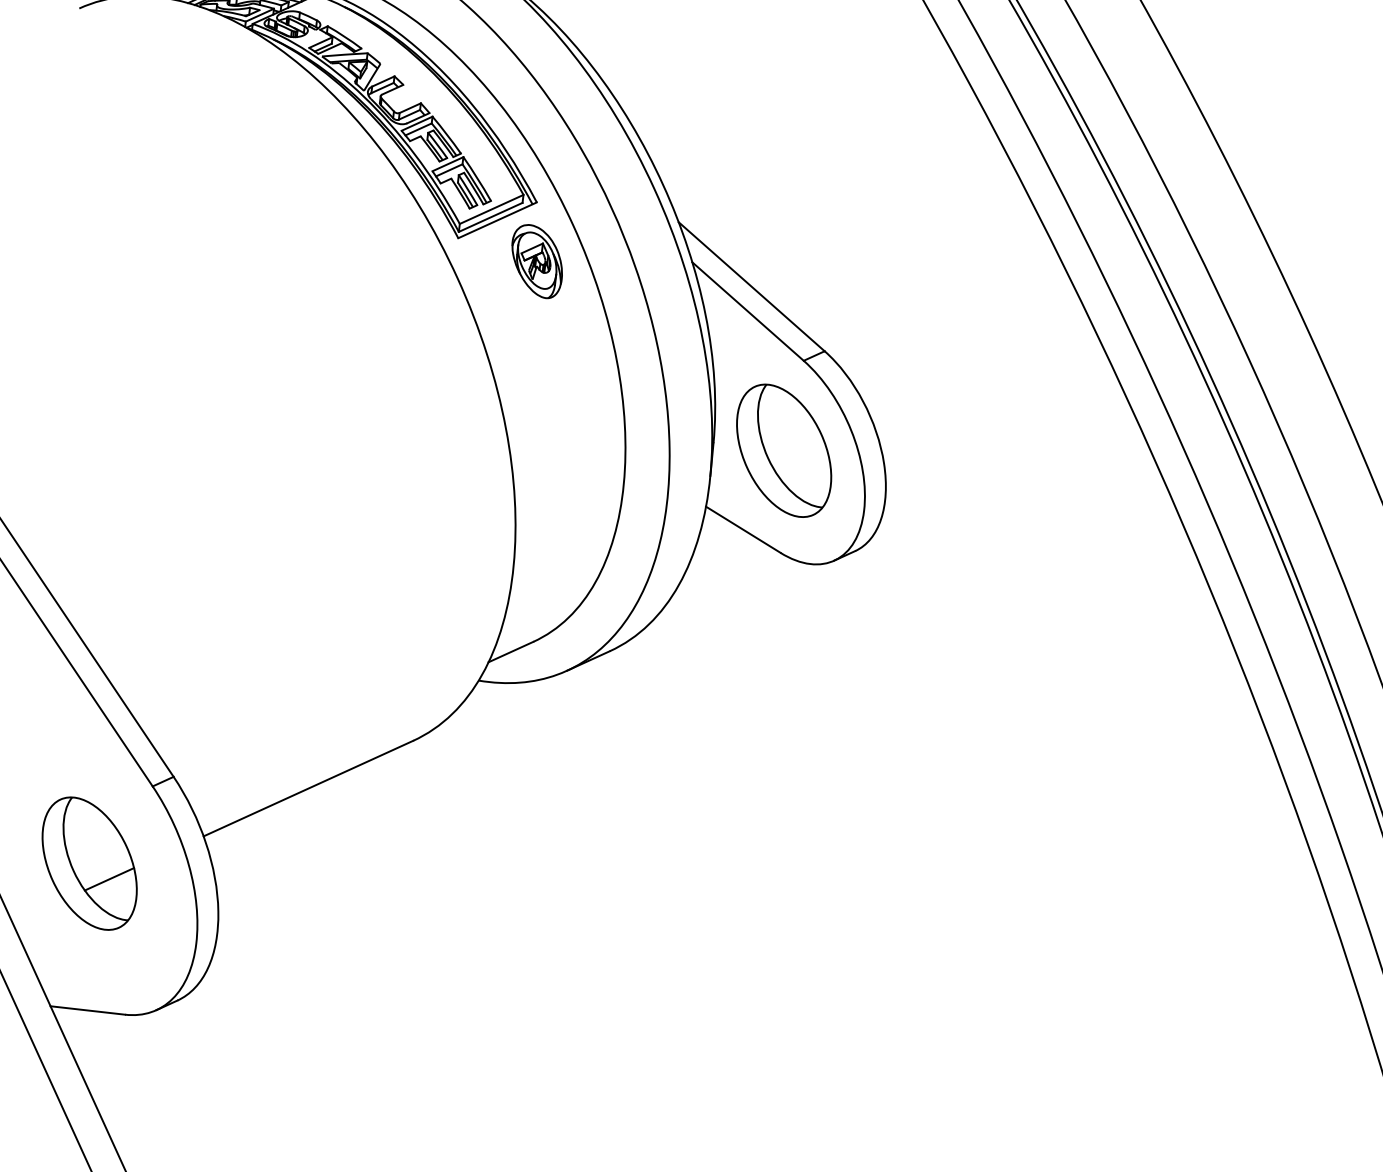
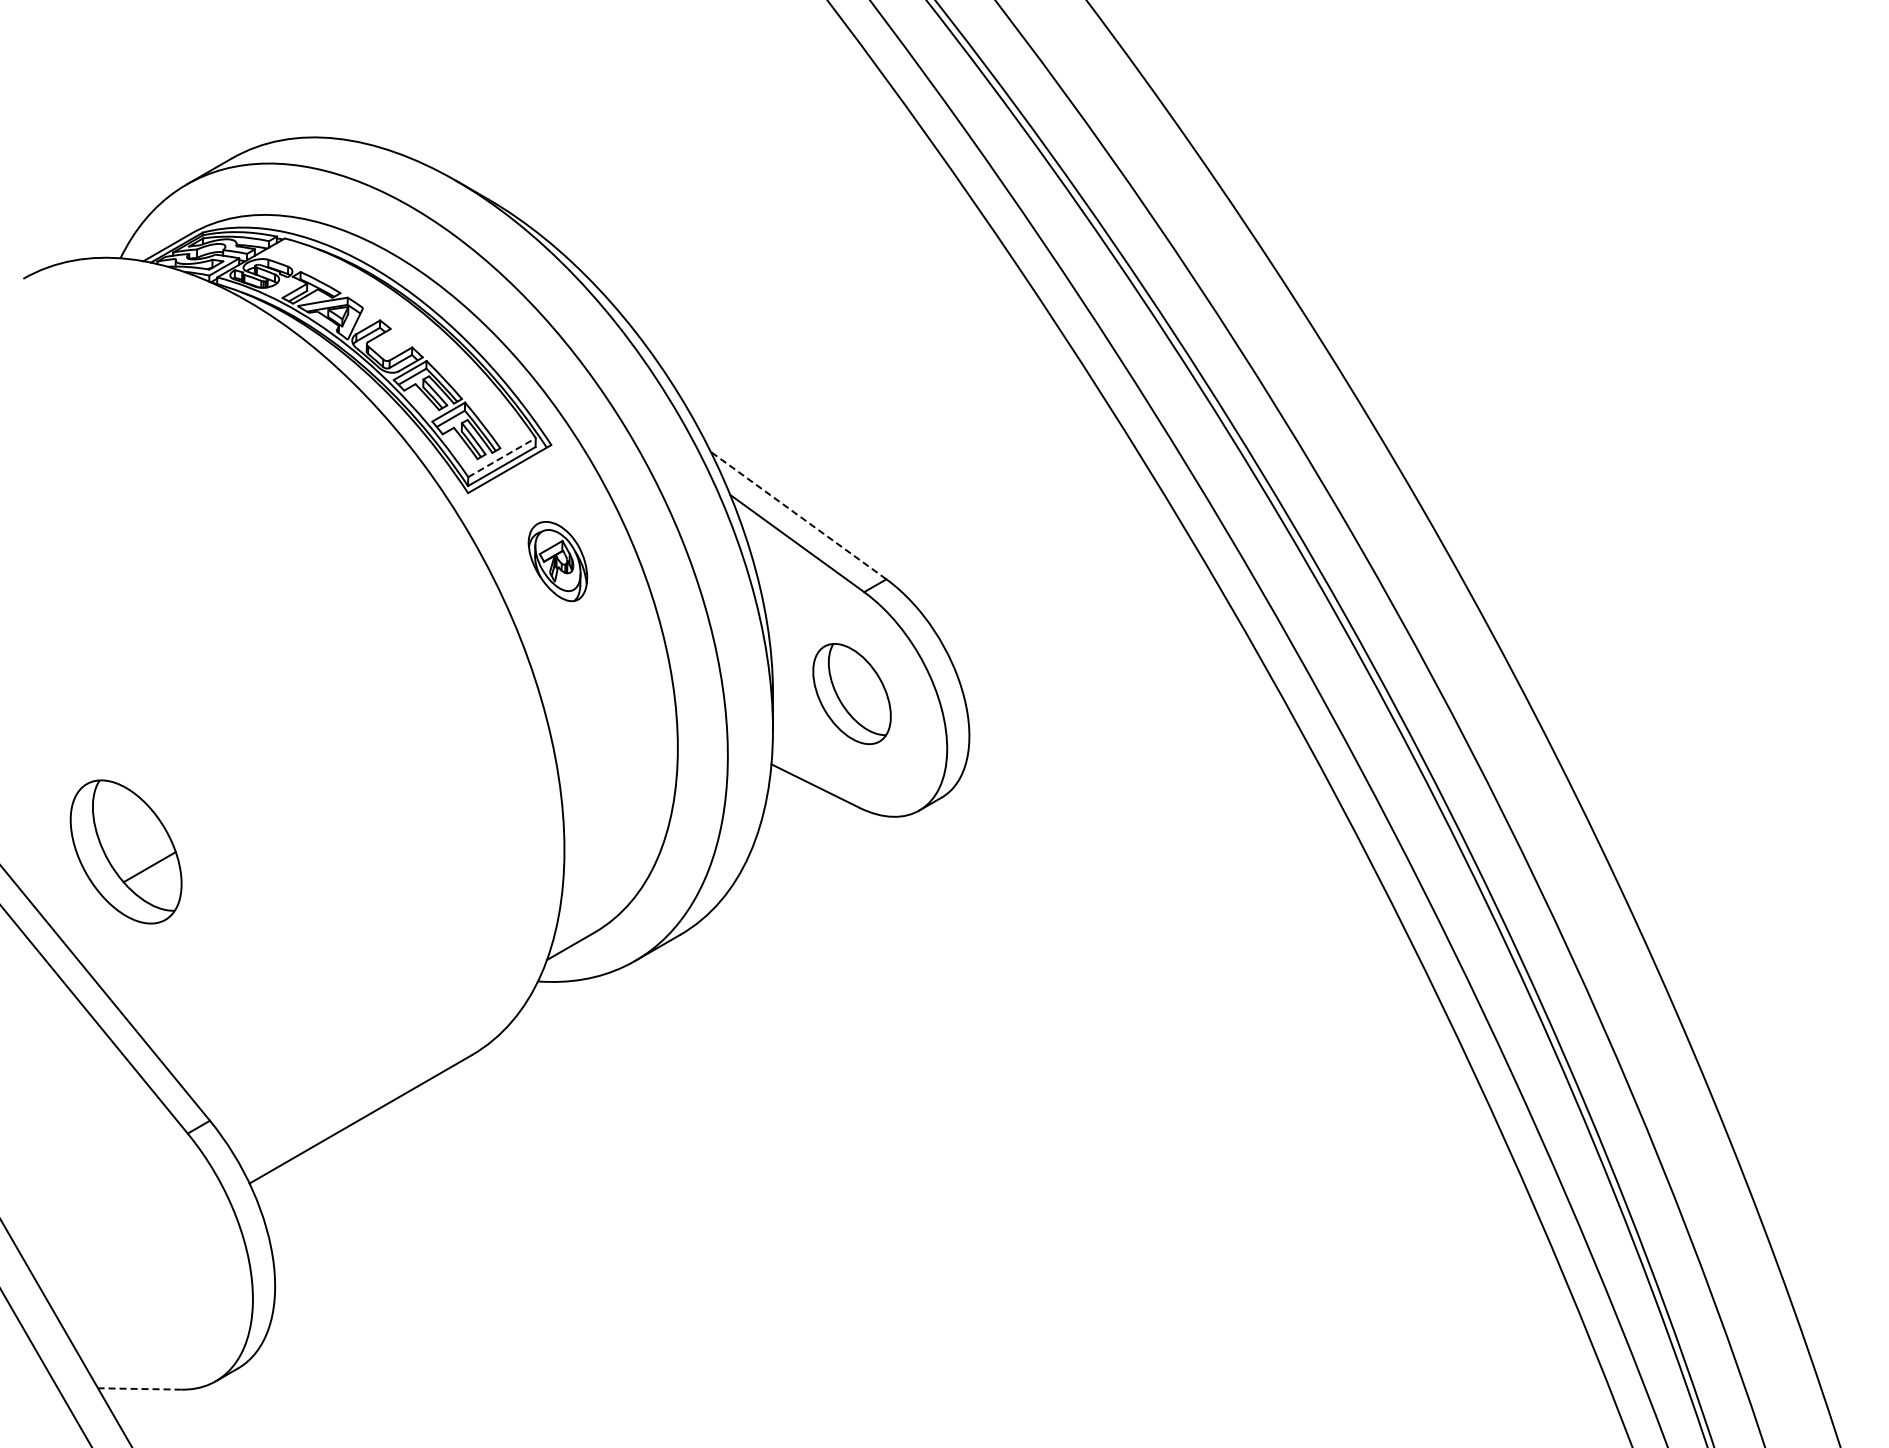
line: (492, 209) -> (502, 457), solid -> dashed
part: (536, 261) -> (557, 561), moved
line: (751, 286) -> (798, 515), solid -> dashed
part: (783, 450) -> (851, 693), size x0.7
part: (89, 863) -> (125, 851), moved
line: (87, 1010) -> (139, 1388), solid -> dashed

